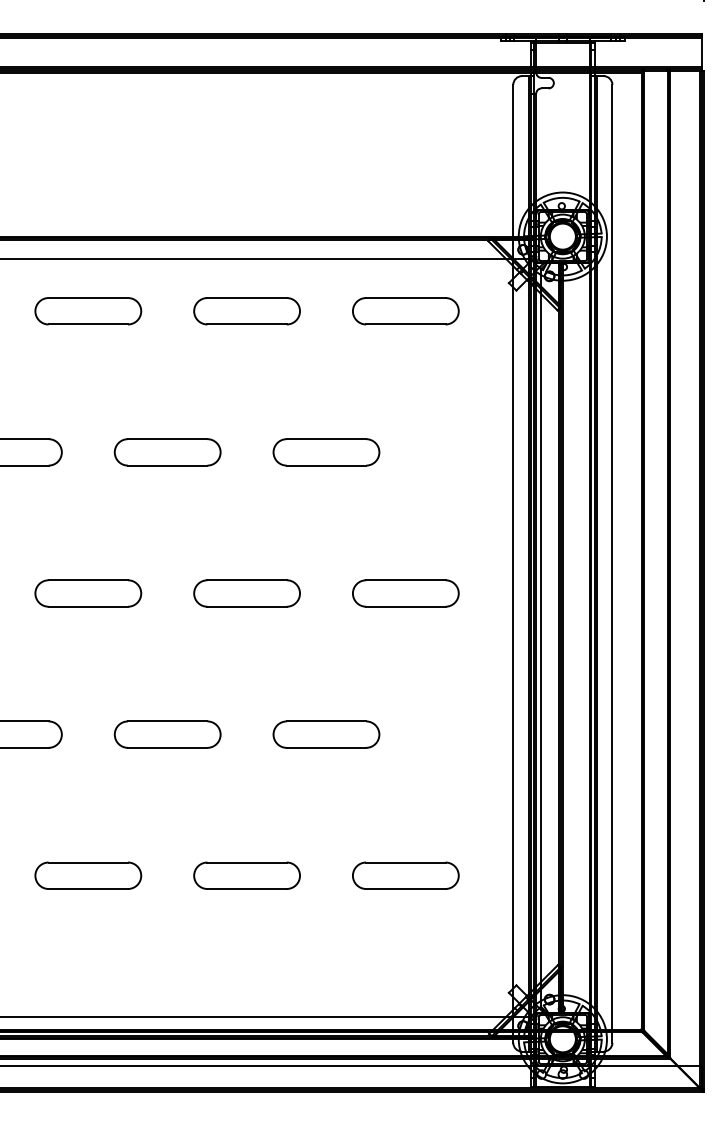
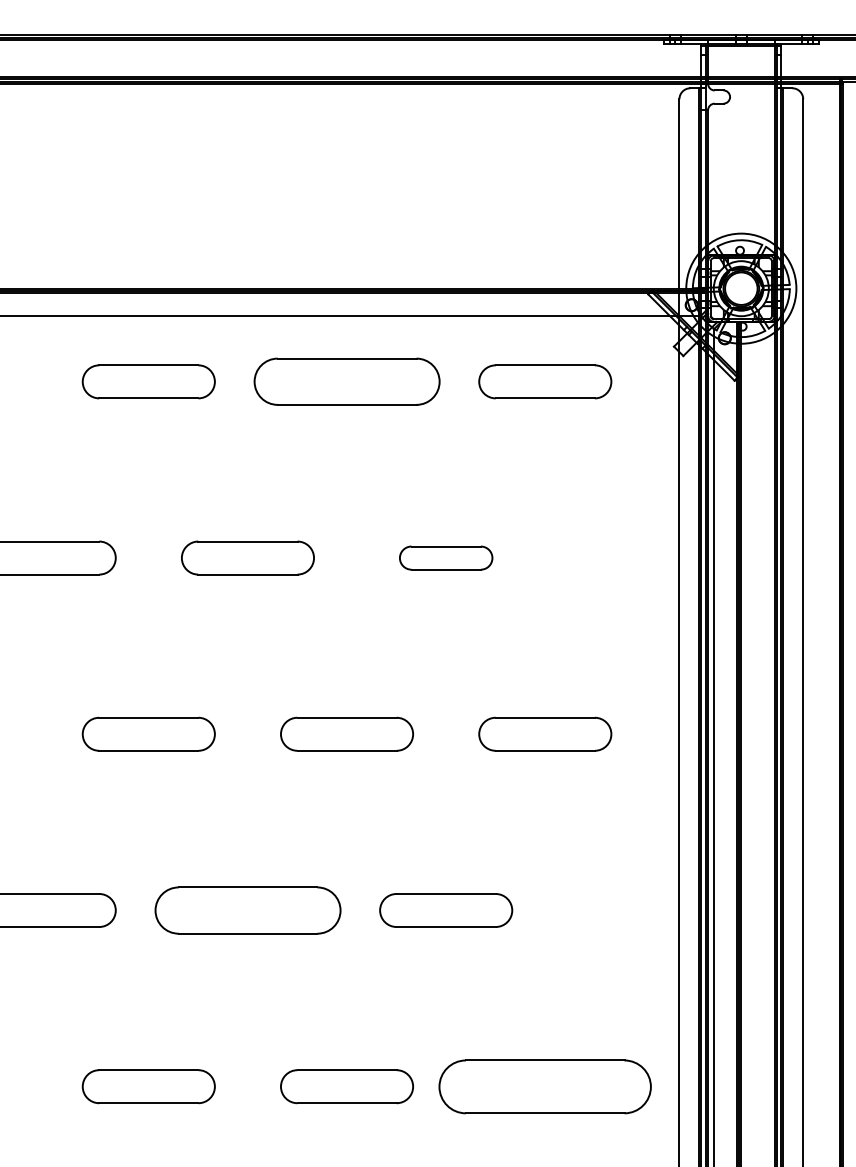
part: (246, 311) -> (346, 382), size x1.4
part: (326, 452) -> (446, 558), size x0.7
part: (167, 734) -> (247, 910), size x1.4
part: (405, 875) -> (544, 1086), size x1.6

